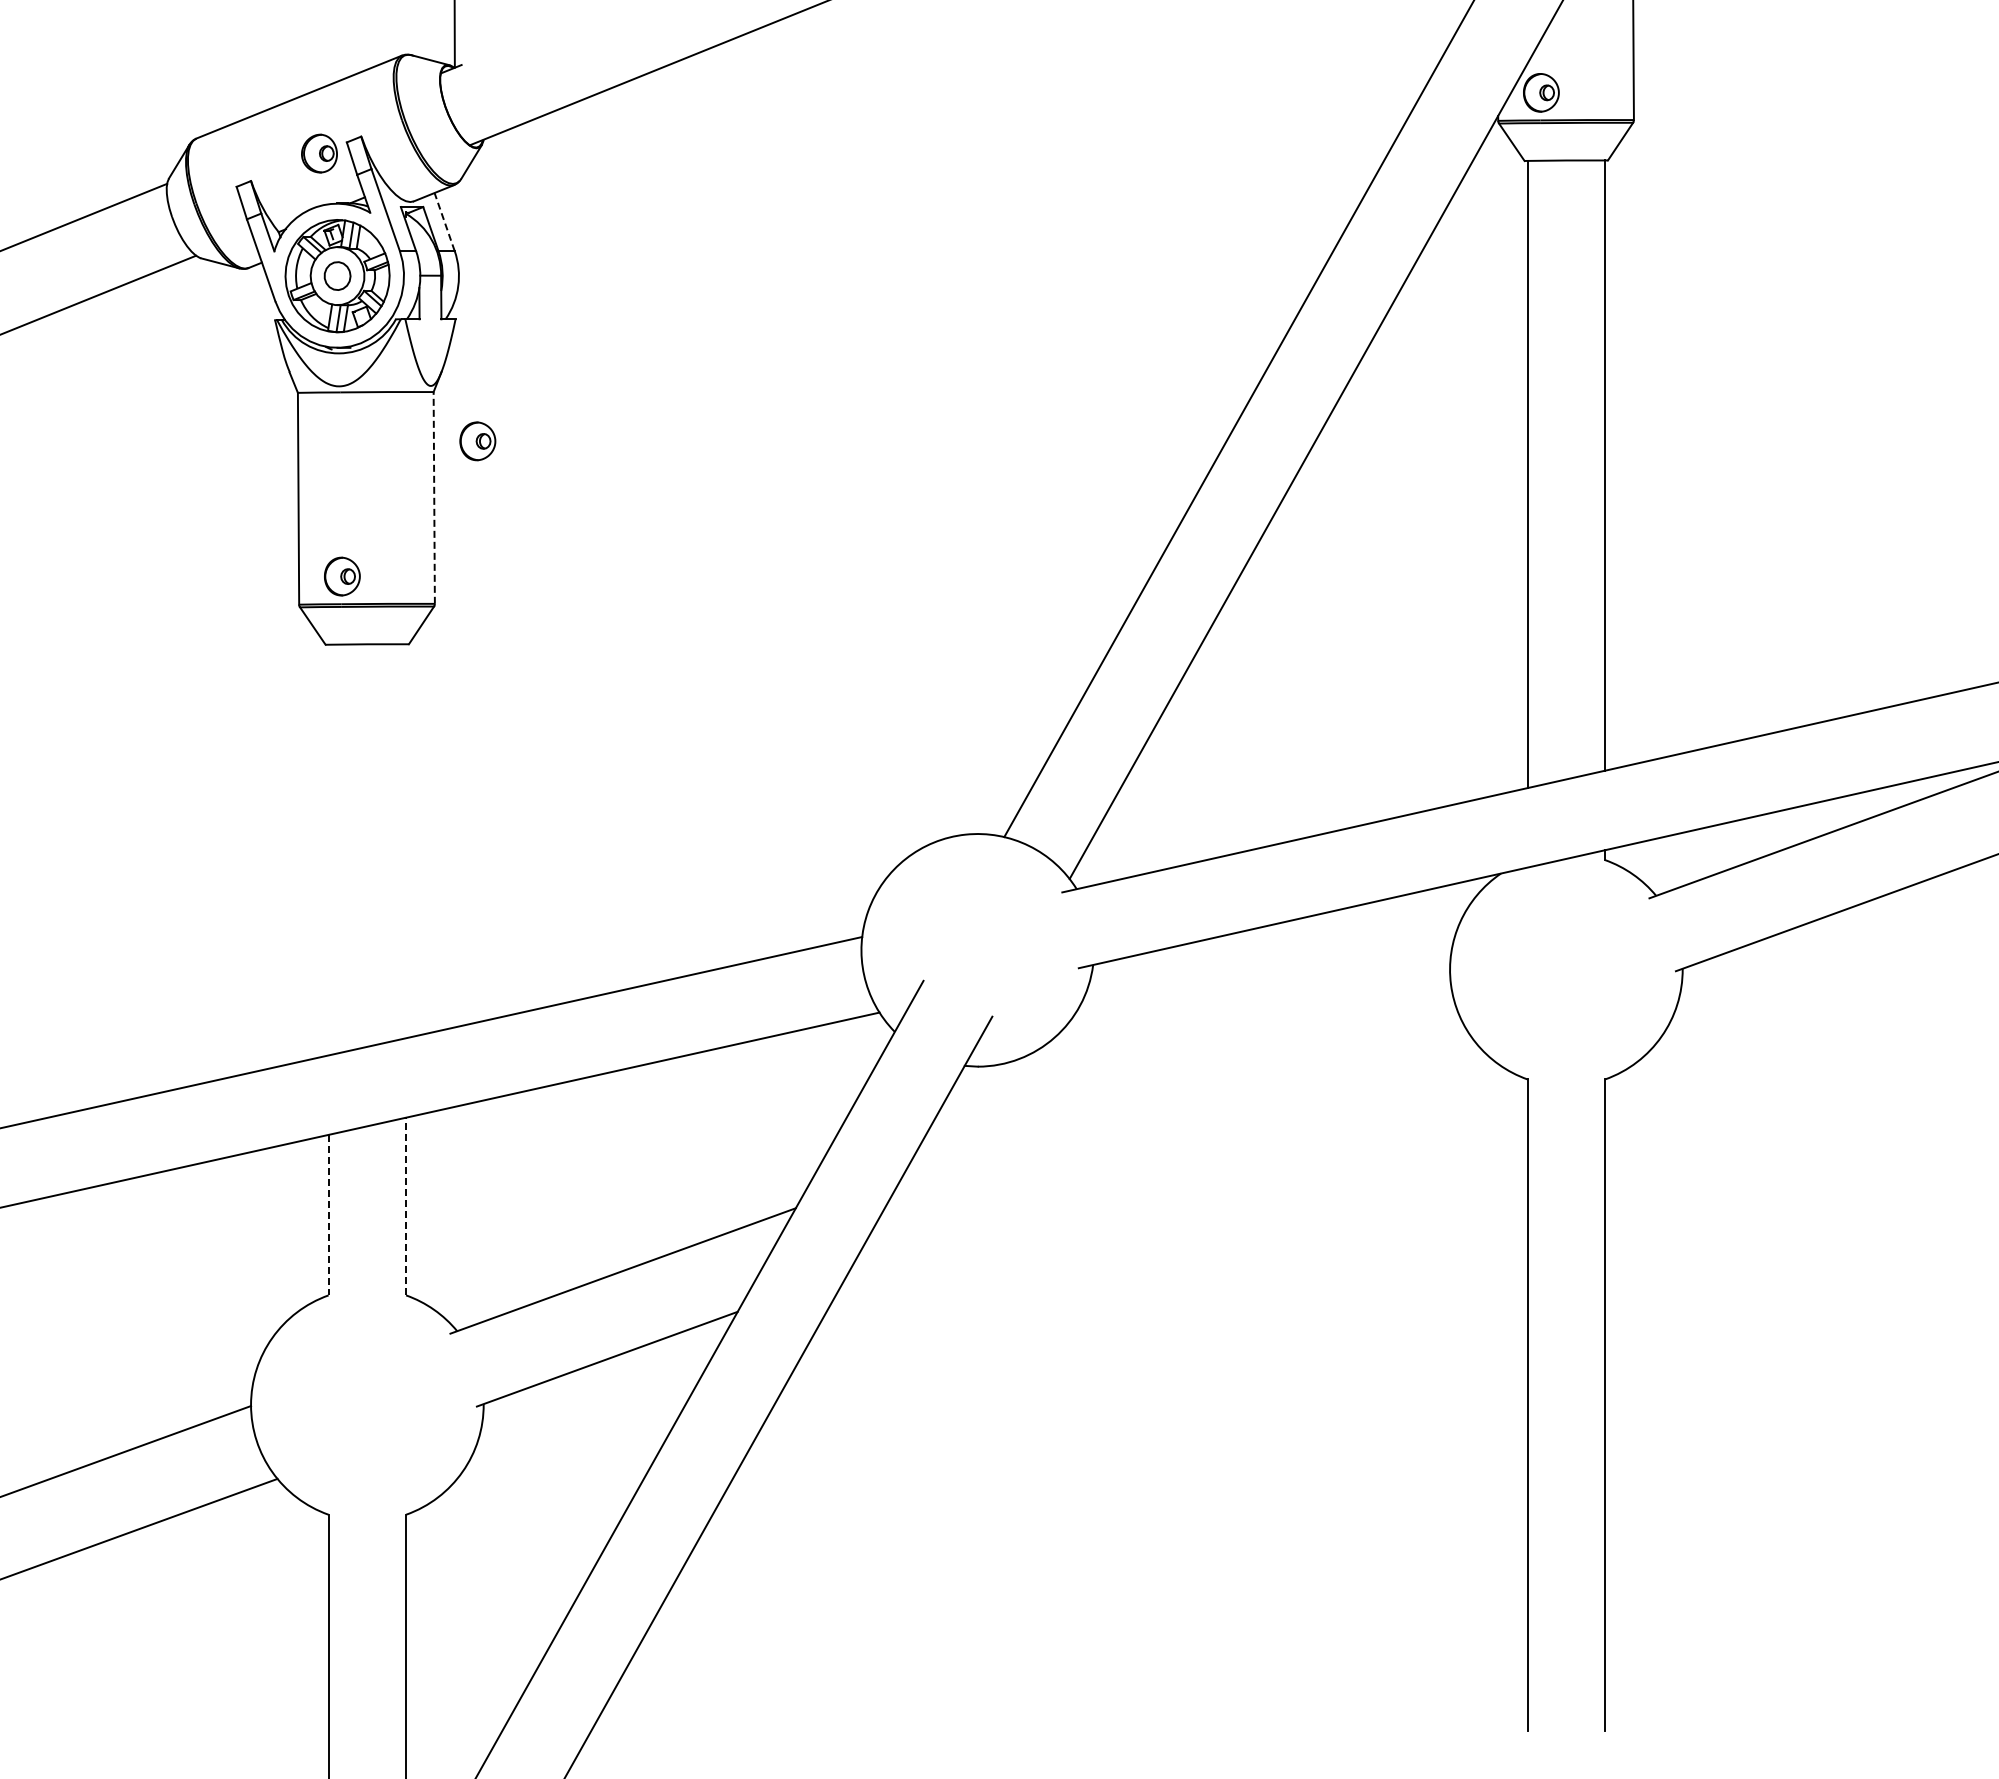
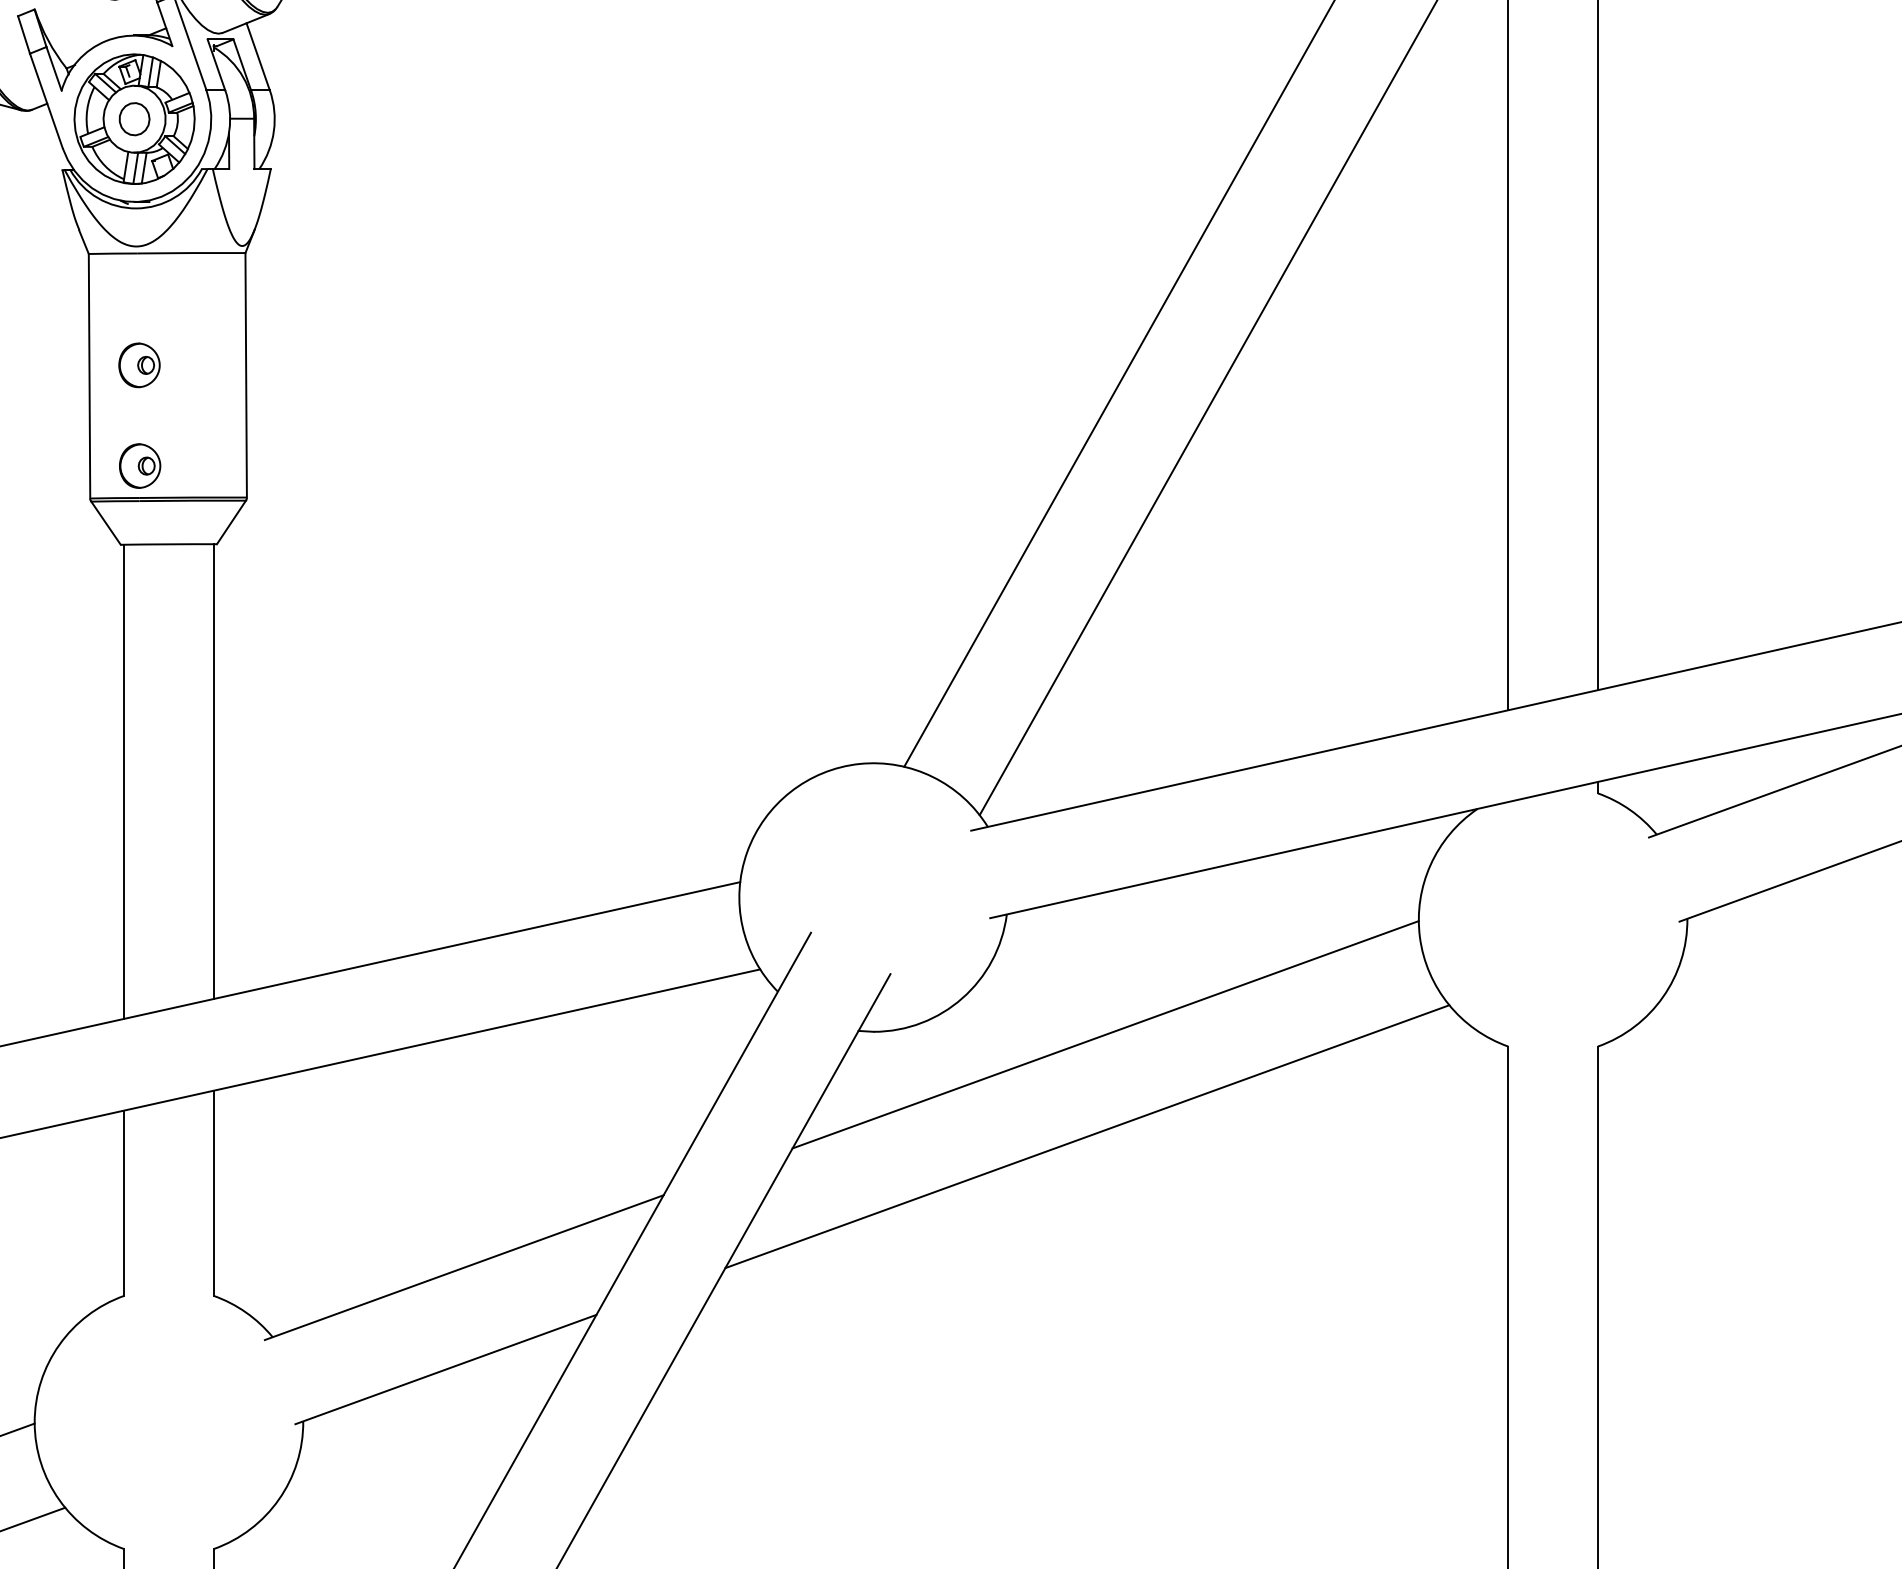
line: (444, 222) -> (258, 57), dashed -> solid
part: (477, 441) -> (139, 365), moved
line: (434, 497) -> (246, 374), dashed -> solid
line: (406, 841) -> (214, 771), added
line: (328, 849) -> (124, 781), added
line: (1178, 1068) -> (1105, 1033), added
line: (1162, 1157) -> (1086, 1136), added
line: (406, 1206) -> (214, 1193), dashed -> solid
line: (328, 1215) -> (124, 1203), dashed -> solid

